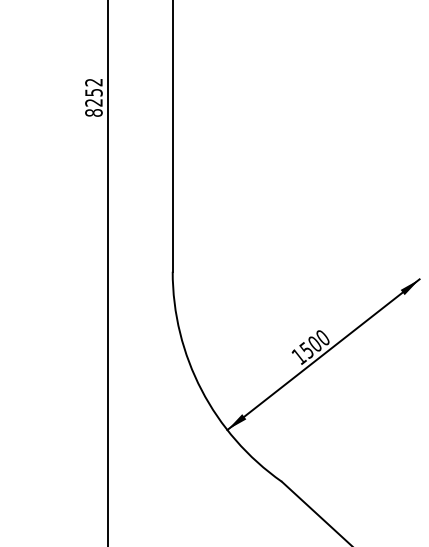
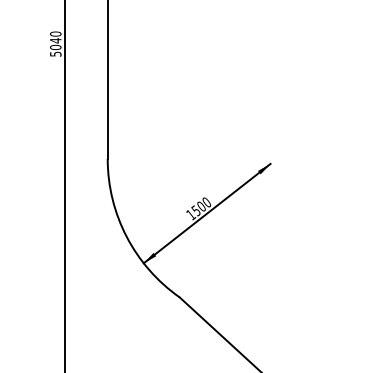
text: (93, 96) -> (55, 43), 8252 -> 5040

